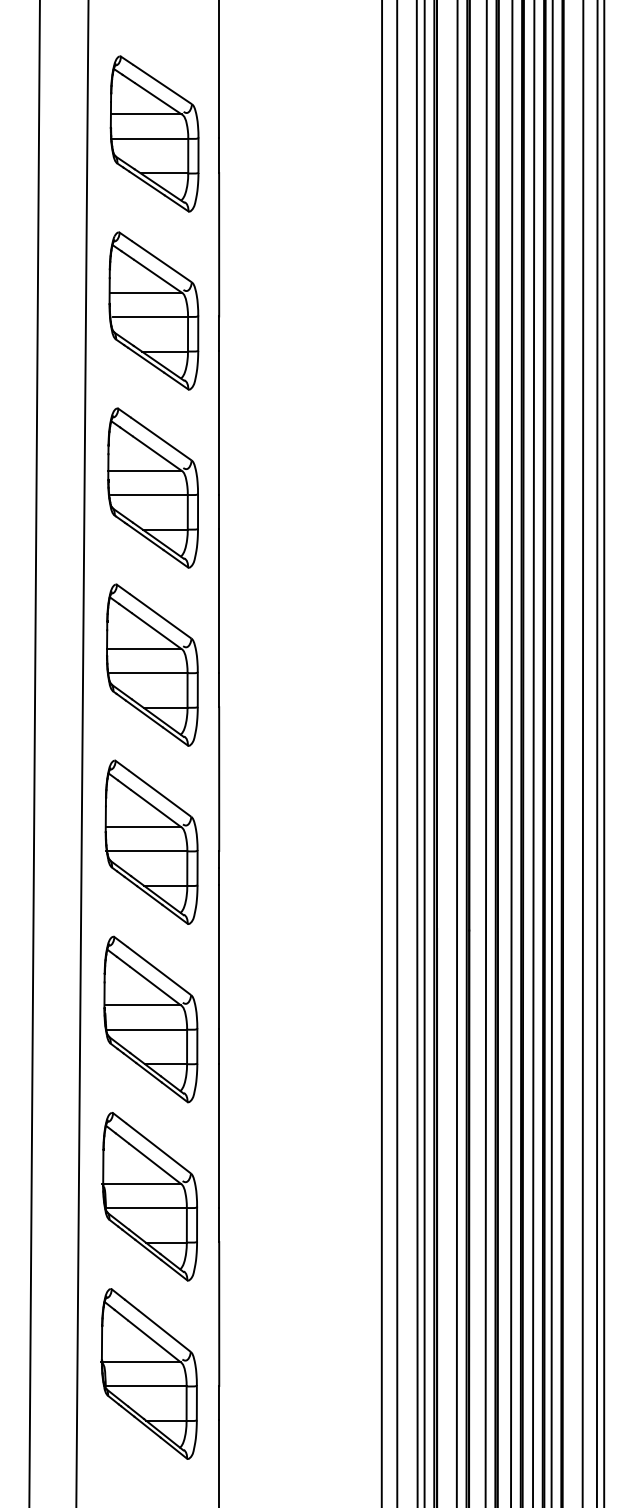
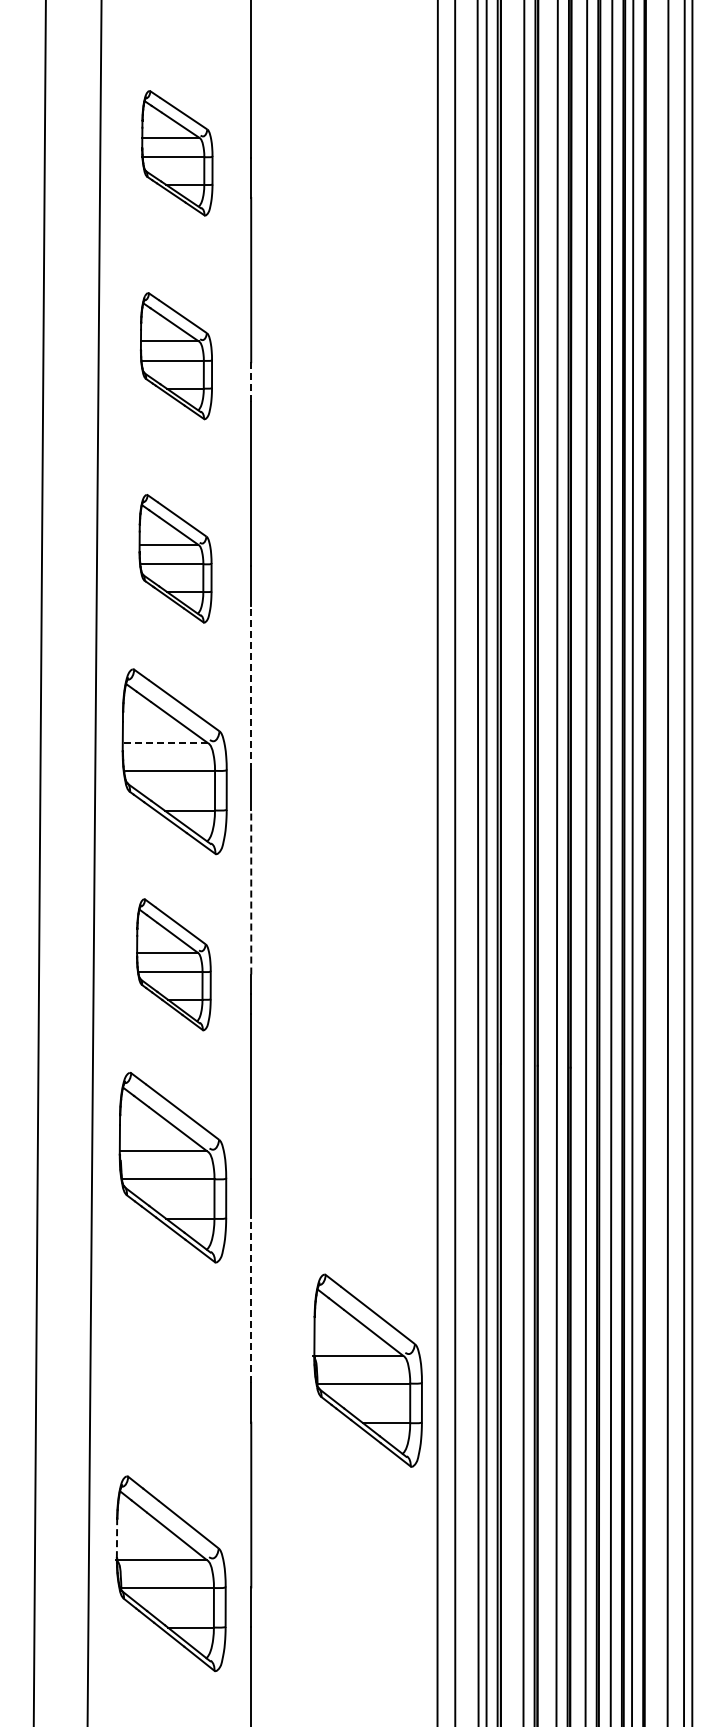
part: (154, 134) -> (177, 153), size x0.7
part: (153, 311) -> (176, 356), size x0.7
line: (219, 334) -> (251, 382), solid -> dashed
part: (153, 487) -> (175, 558), size x0.7
line: (219, 600) -> (251, 687), solid -> dashed
line: (144, 649) -> (165, 743), solid -> dashed
line: (219, 778) -> (251, 891), solid -> dashed
part: (151, 842) -> (173, 964), size x0.7
line: (219, 1135) -> (251, 1300), solid -> dashed
part: (149, 1196) -> (367, 1370), moved
line: (102, 1343) -> (117, 1538), solid -> dashed

